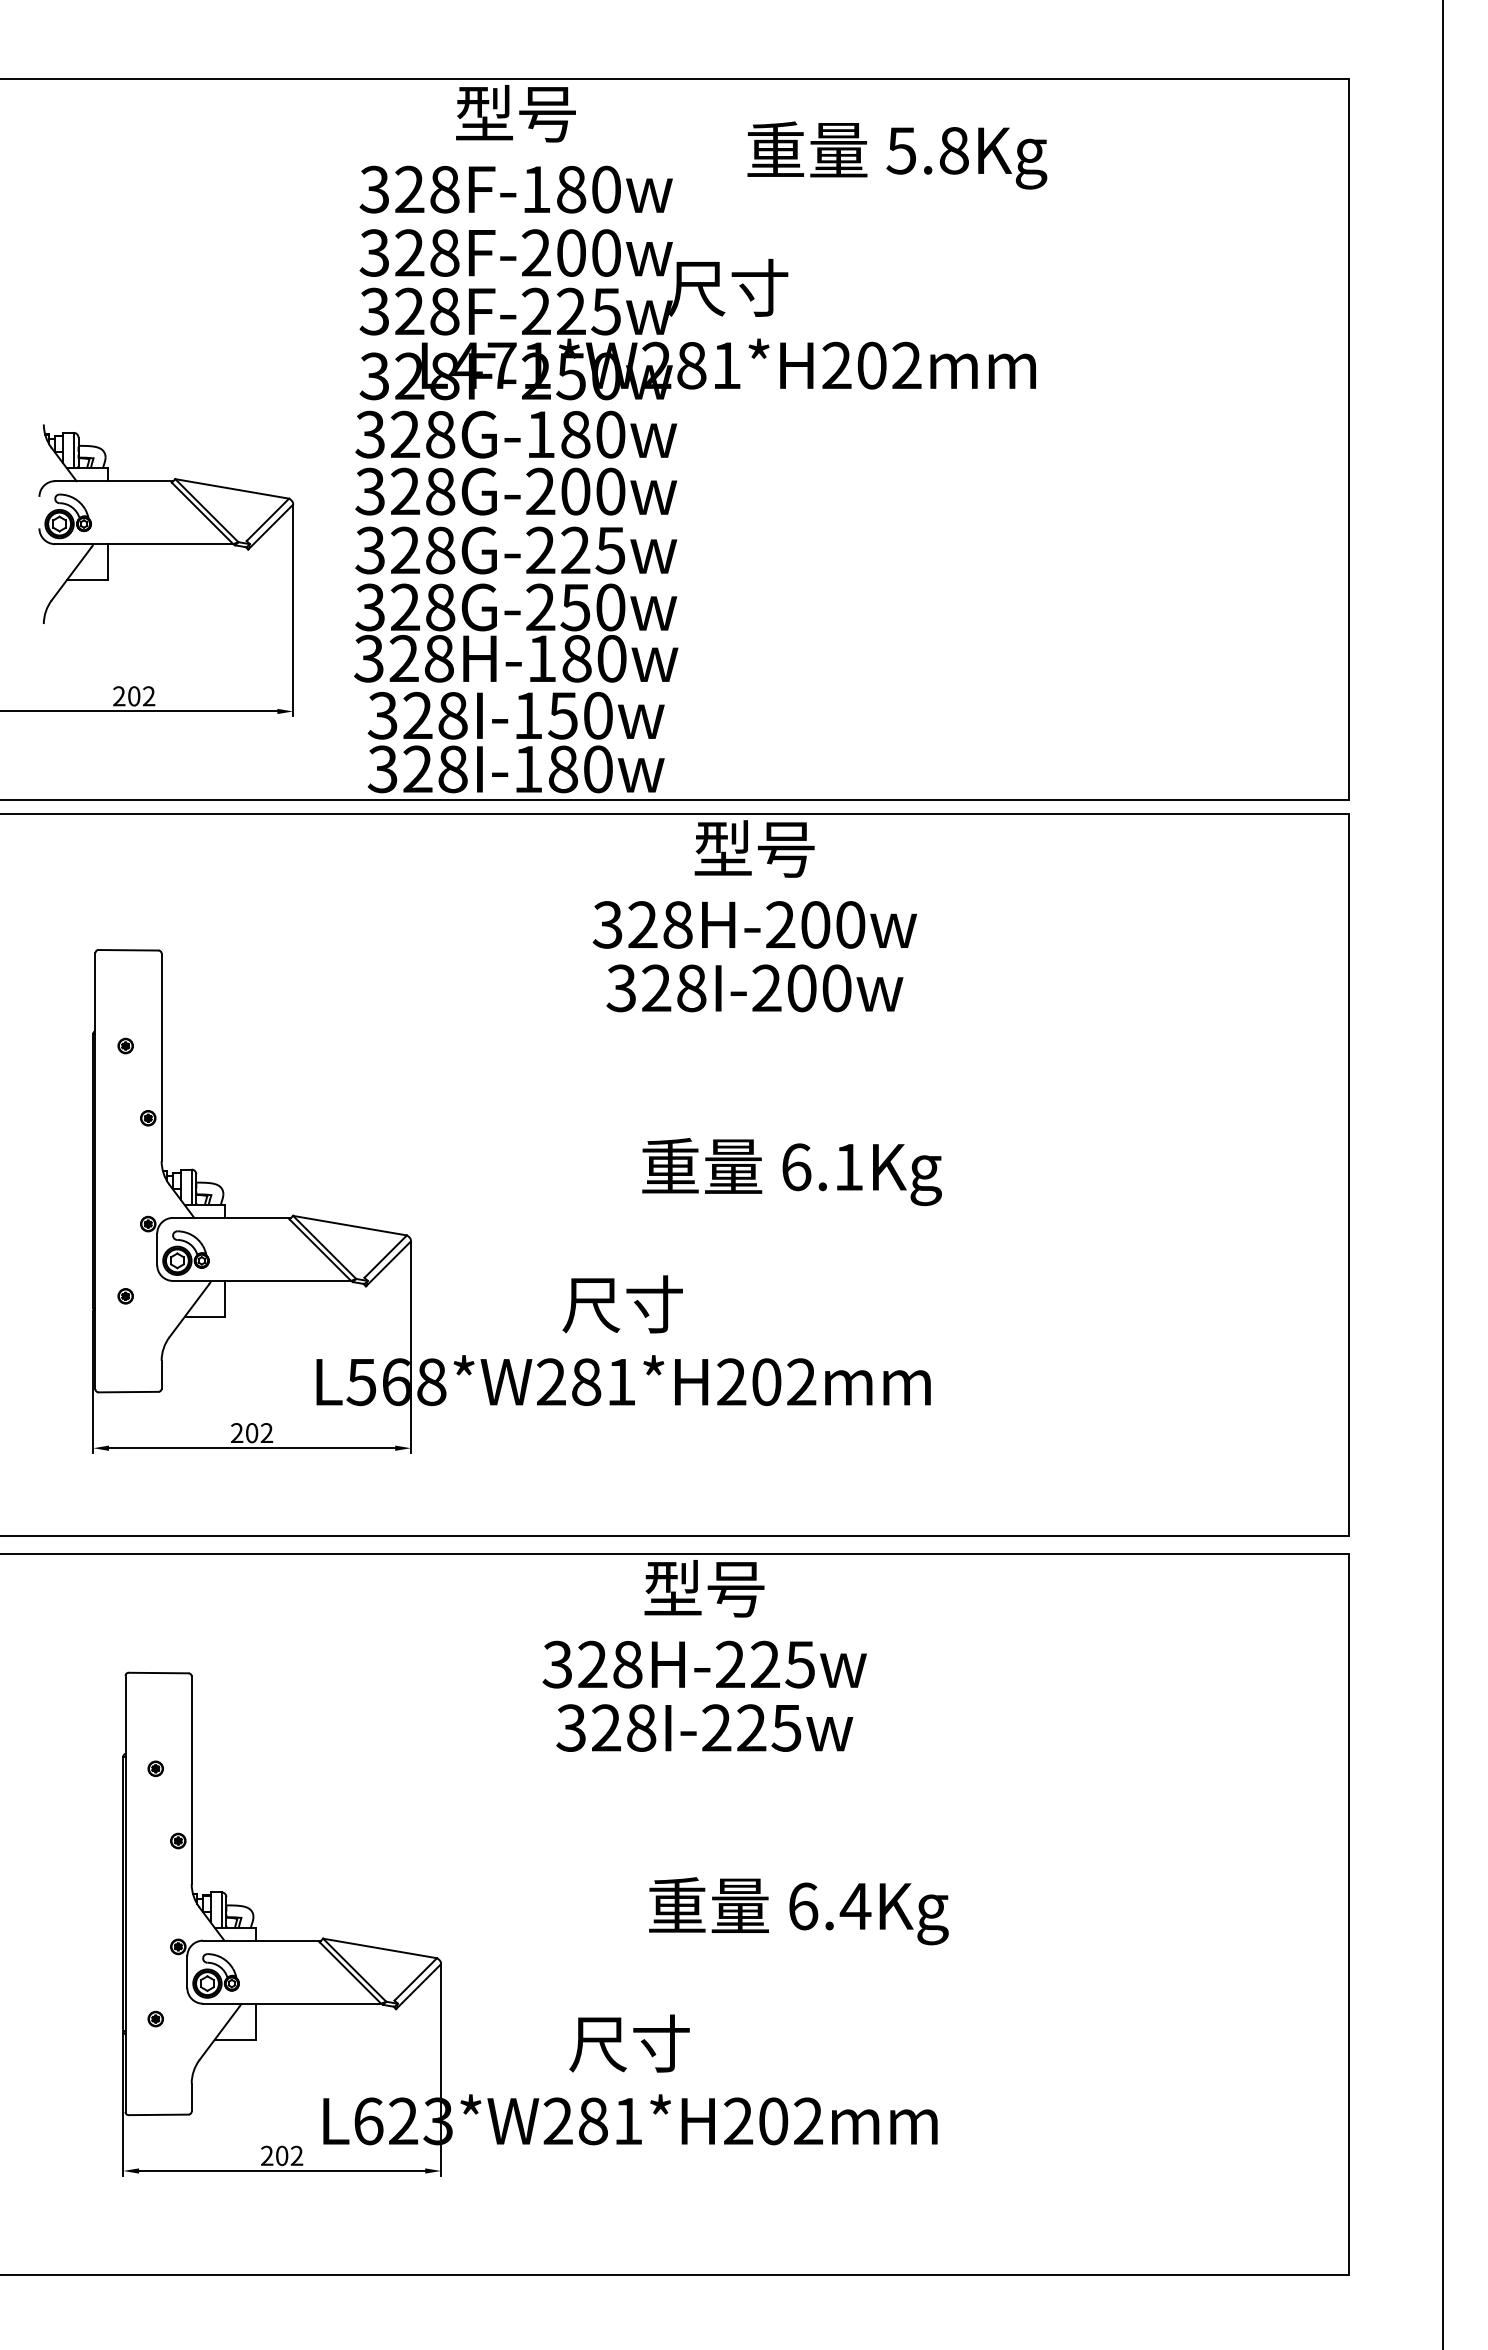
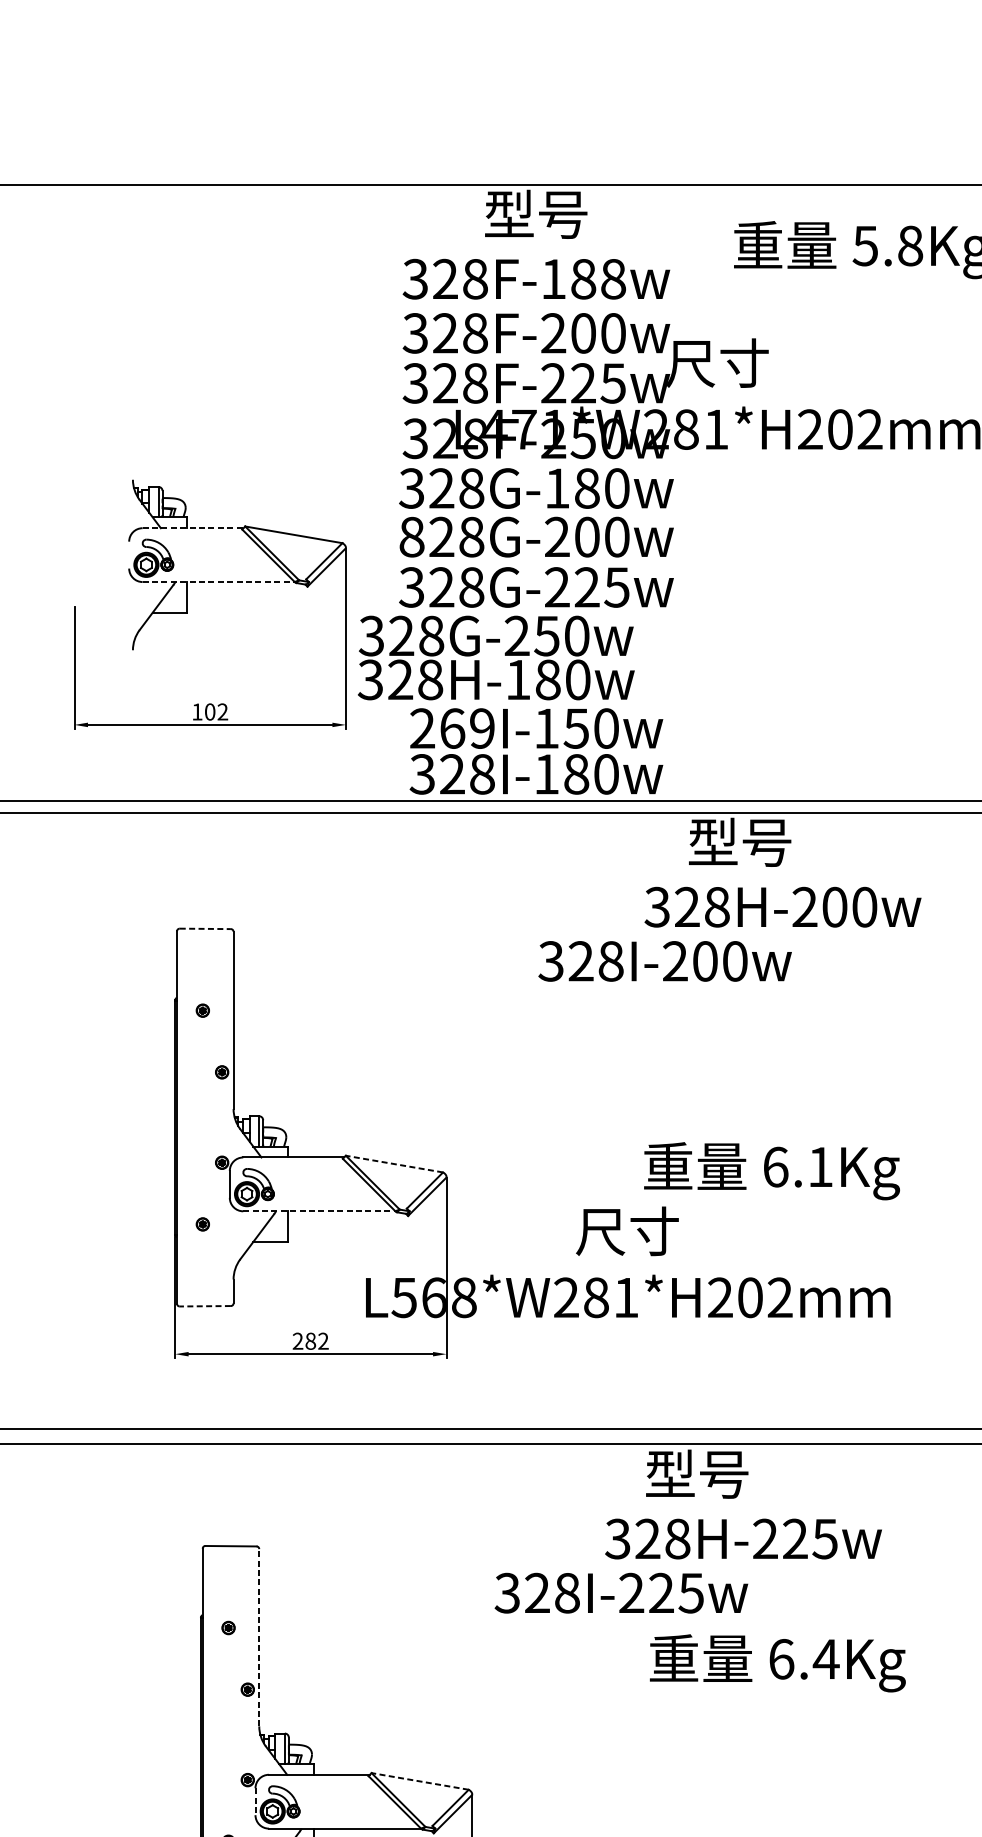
text: (606, 189) -> (613, 279), 328F-180w -> 328F-188w
line: (114, 481) -> (193, 528), solid -> dashed
text: (370, 491) -> (411, 537), 328G-200w -> 828G-200w
line: (144, 544) -> (218, 582), solid -> dashed
text: (516, 632) -> (496, 657), moved
text: (119, 696) -> (197, 712), 202 -> 102
text: (417, 715) -> (452, 728), 328I-150w -> 269I-150w
text: (754, 924) -> (782, 906), moved
line: (128, 950) -> (205, 929), solid -> dashed
text: (754, 988) -> (664, 961), moved
text: (791, 1172) -> (771, 1171), moved
line: (350, 1225) -> (394, 1163), solid -> dashed
line: (262, 1280) -> (319, 1210), solid -> dashed
line: (128, 1392) -> (205, 1306), solid -> dashed
text: (252, 1432) -> (311, 1340), 202 -> 282
text: (704, 1664) -> (743, 1538), moved
text: (704, 1727) -> (621, 1592), moved
line: (191, 1780) -> (259, 1637), solid -> dashed
text: (798, 1911) -> (777, 1663), moved
line: (380, 1948) -> (420, 1781), solid -> dashed
line: (187, 1972) -> (255, 1801), solid -> dashed

